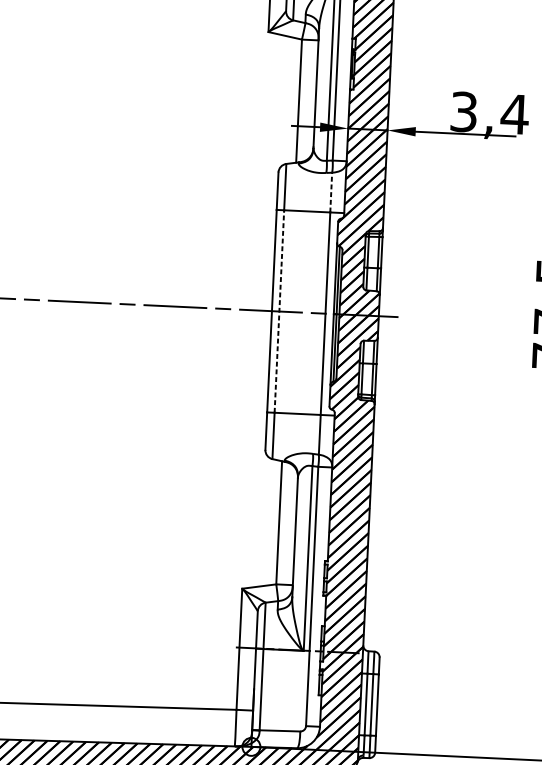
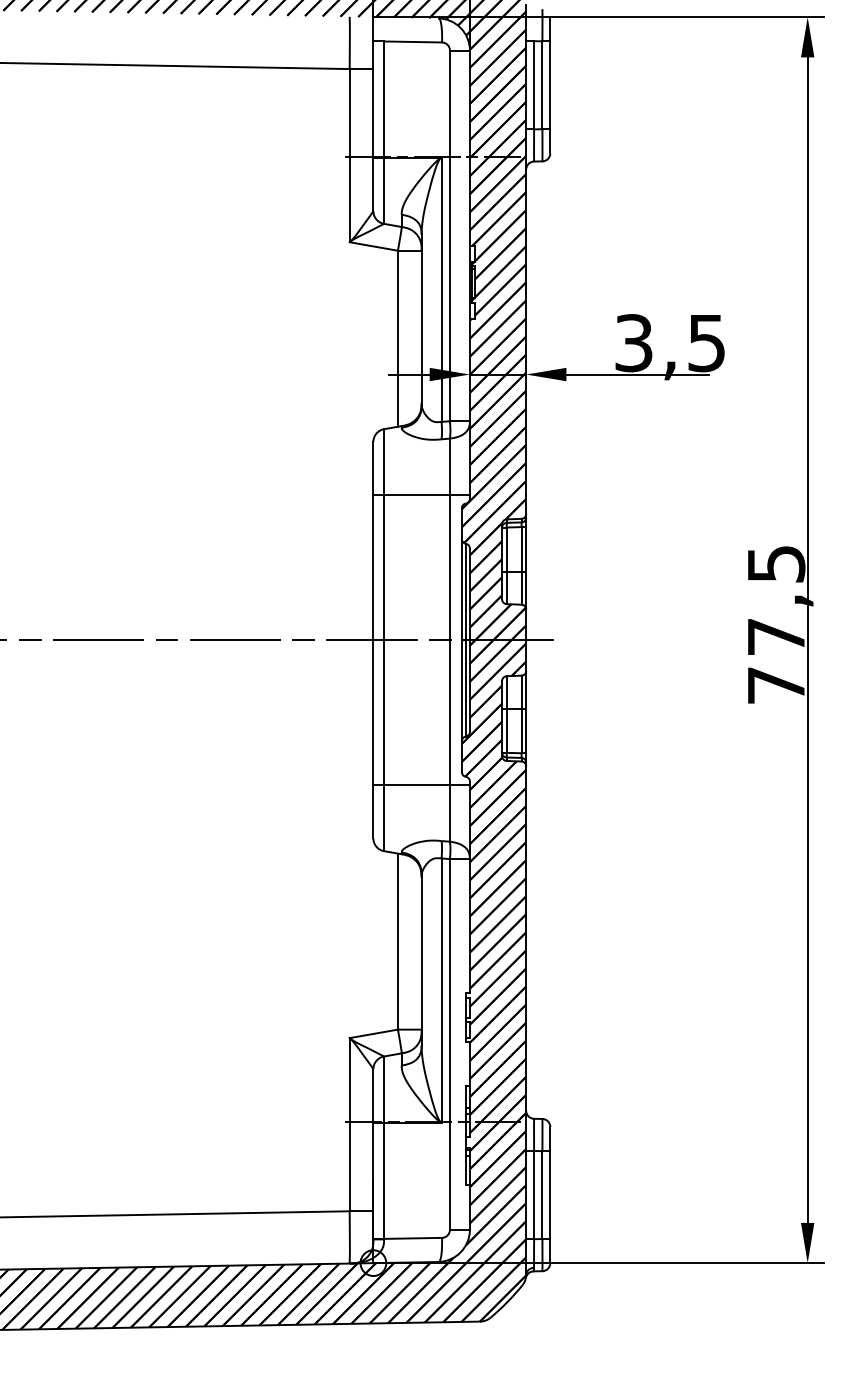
text: (514, 114) -> (706, 343), 3,4 -> 3,5
line: (330, 192) -> (449, 466), dashed -> solid
line: (279, 311) -> (384, 640), dashed -> solid

